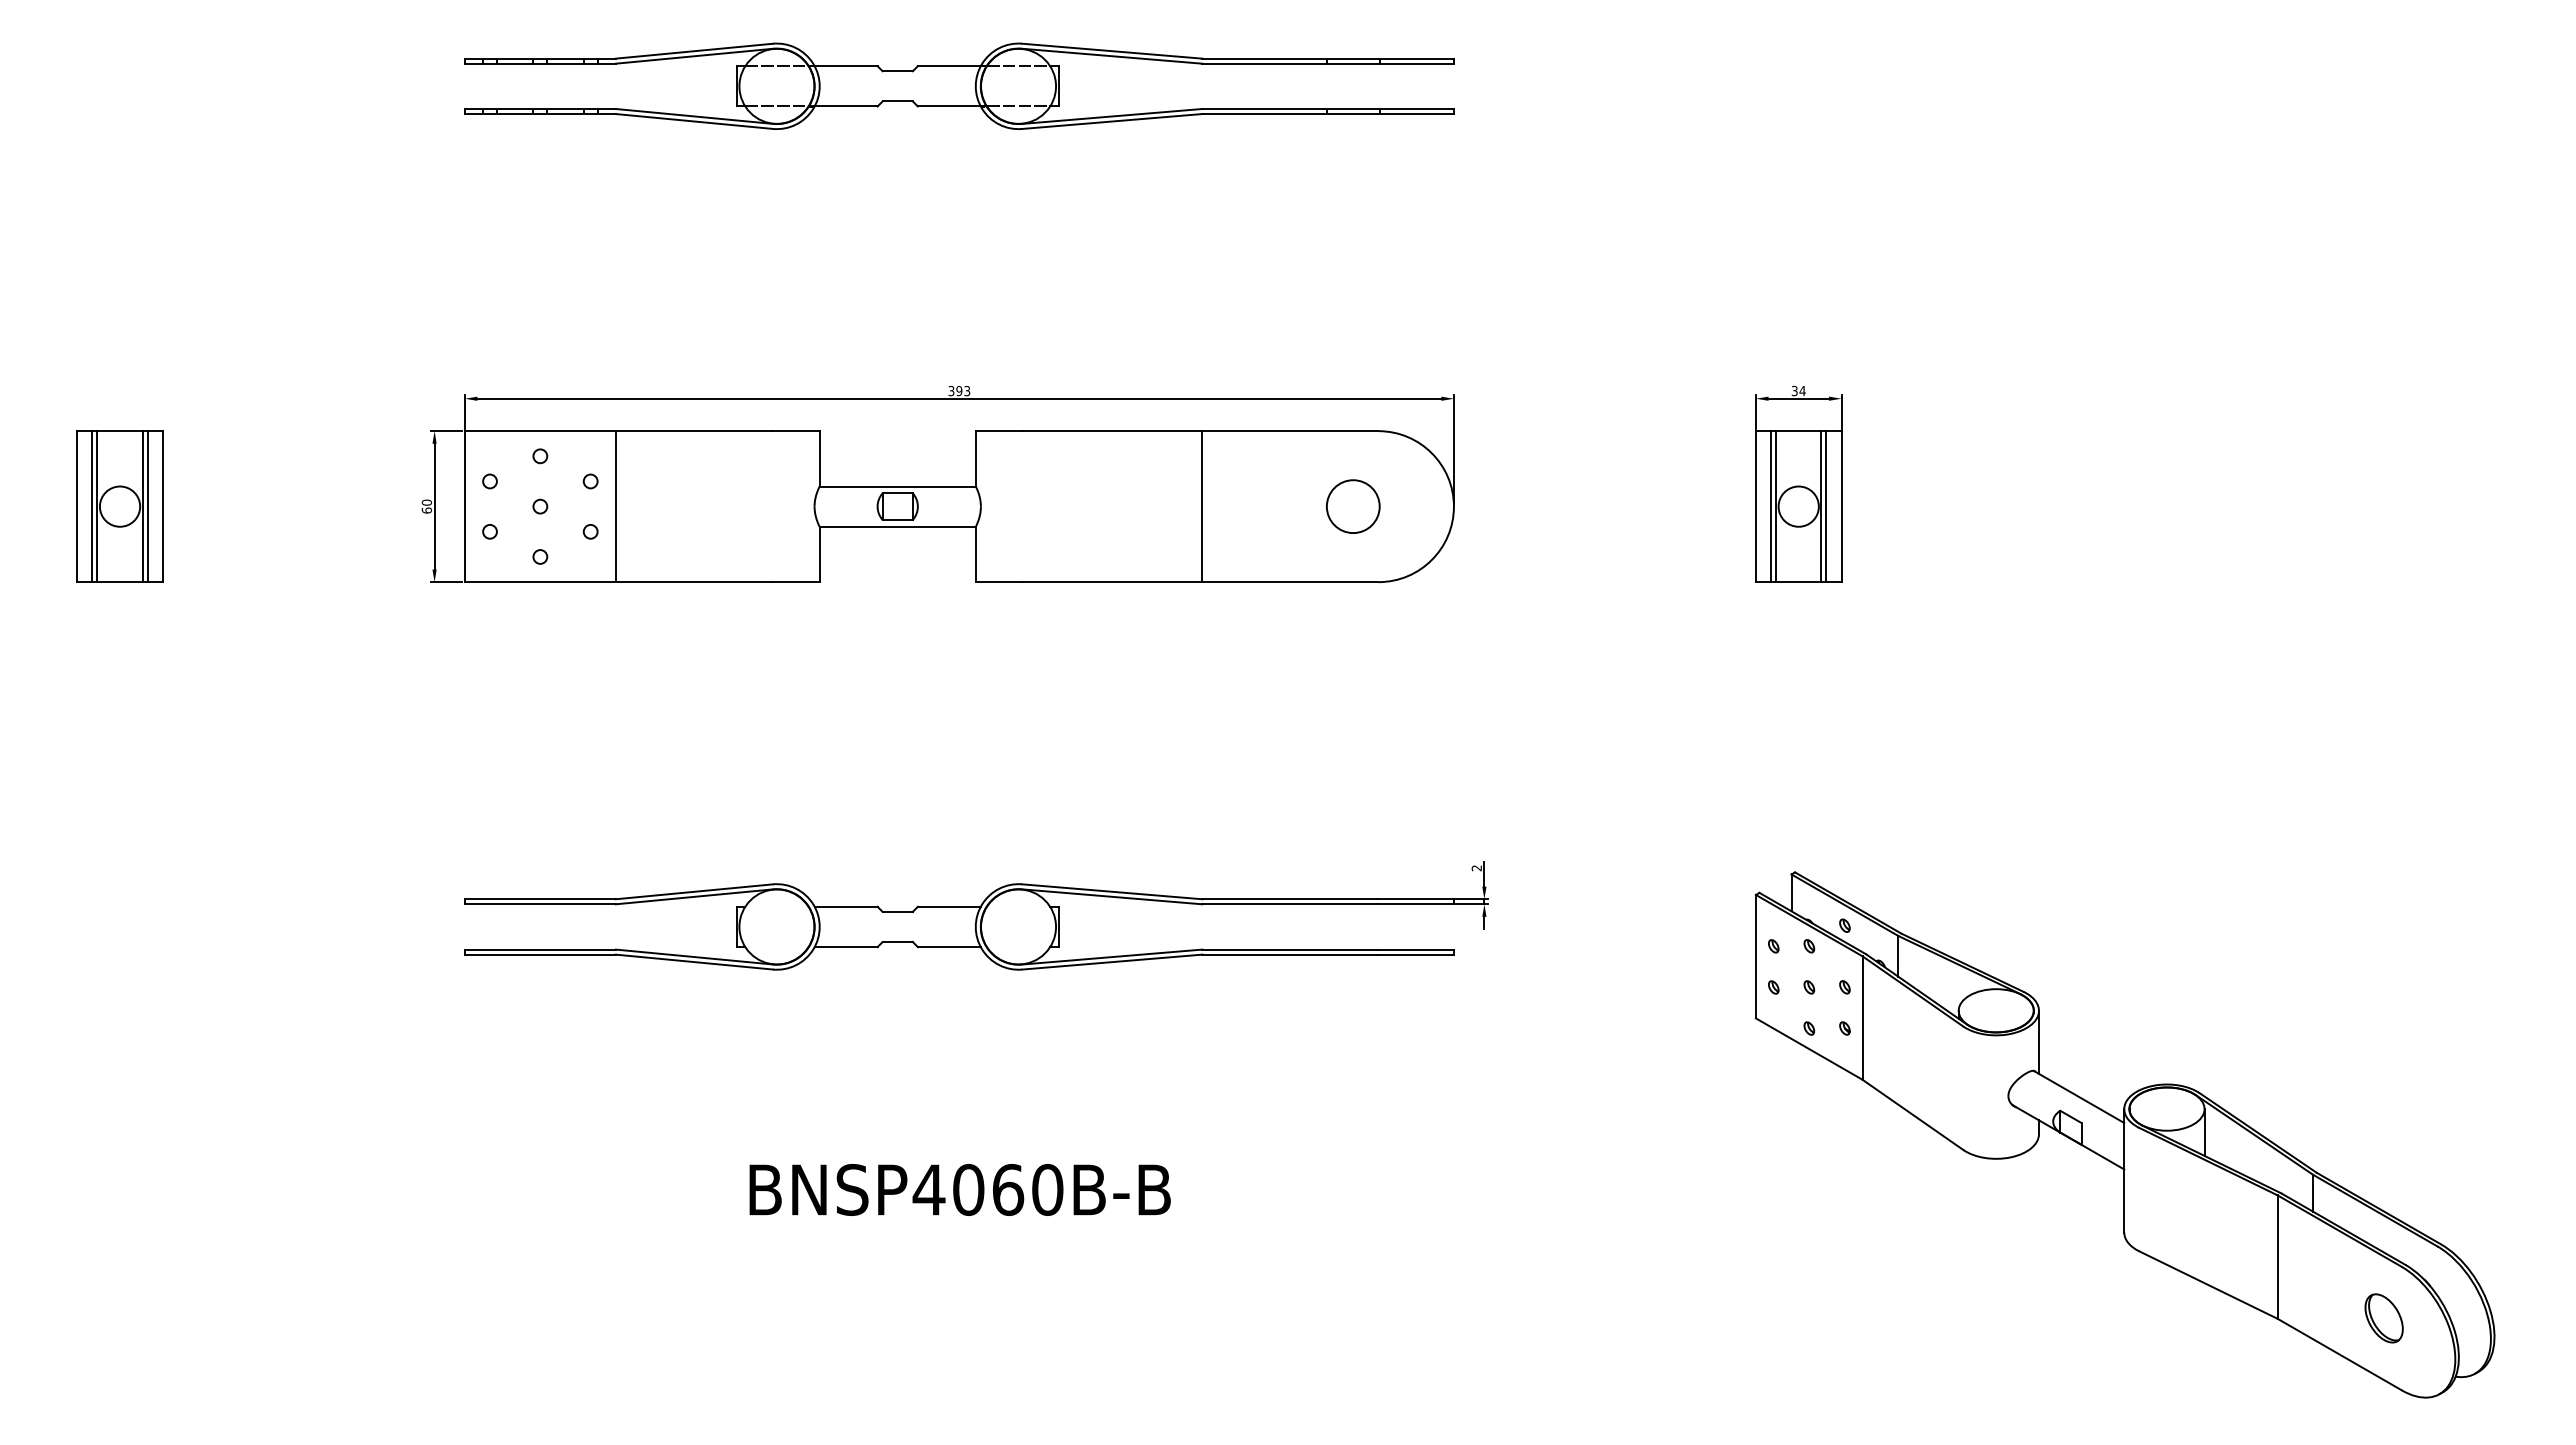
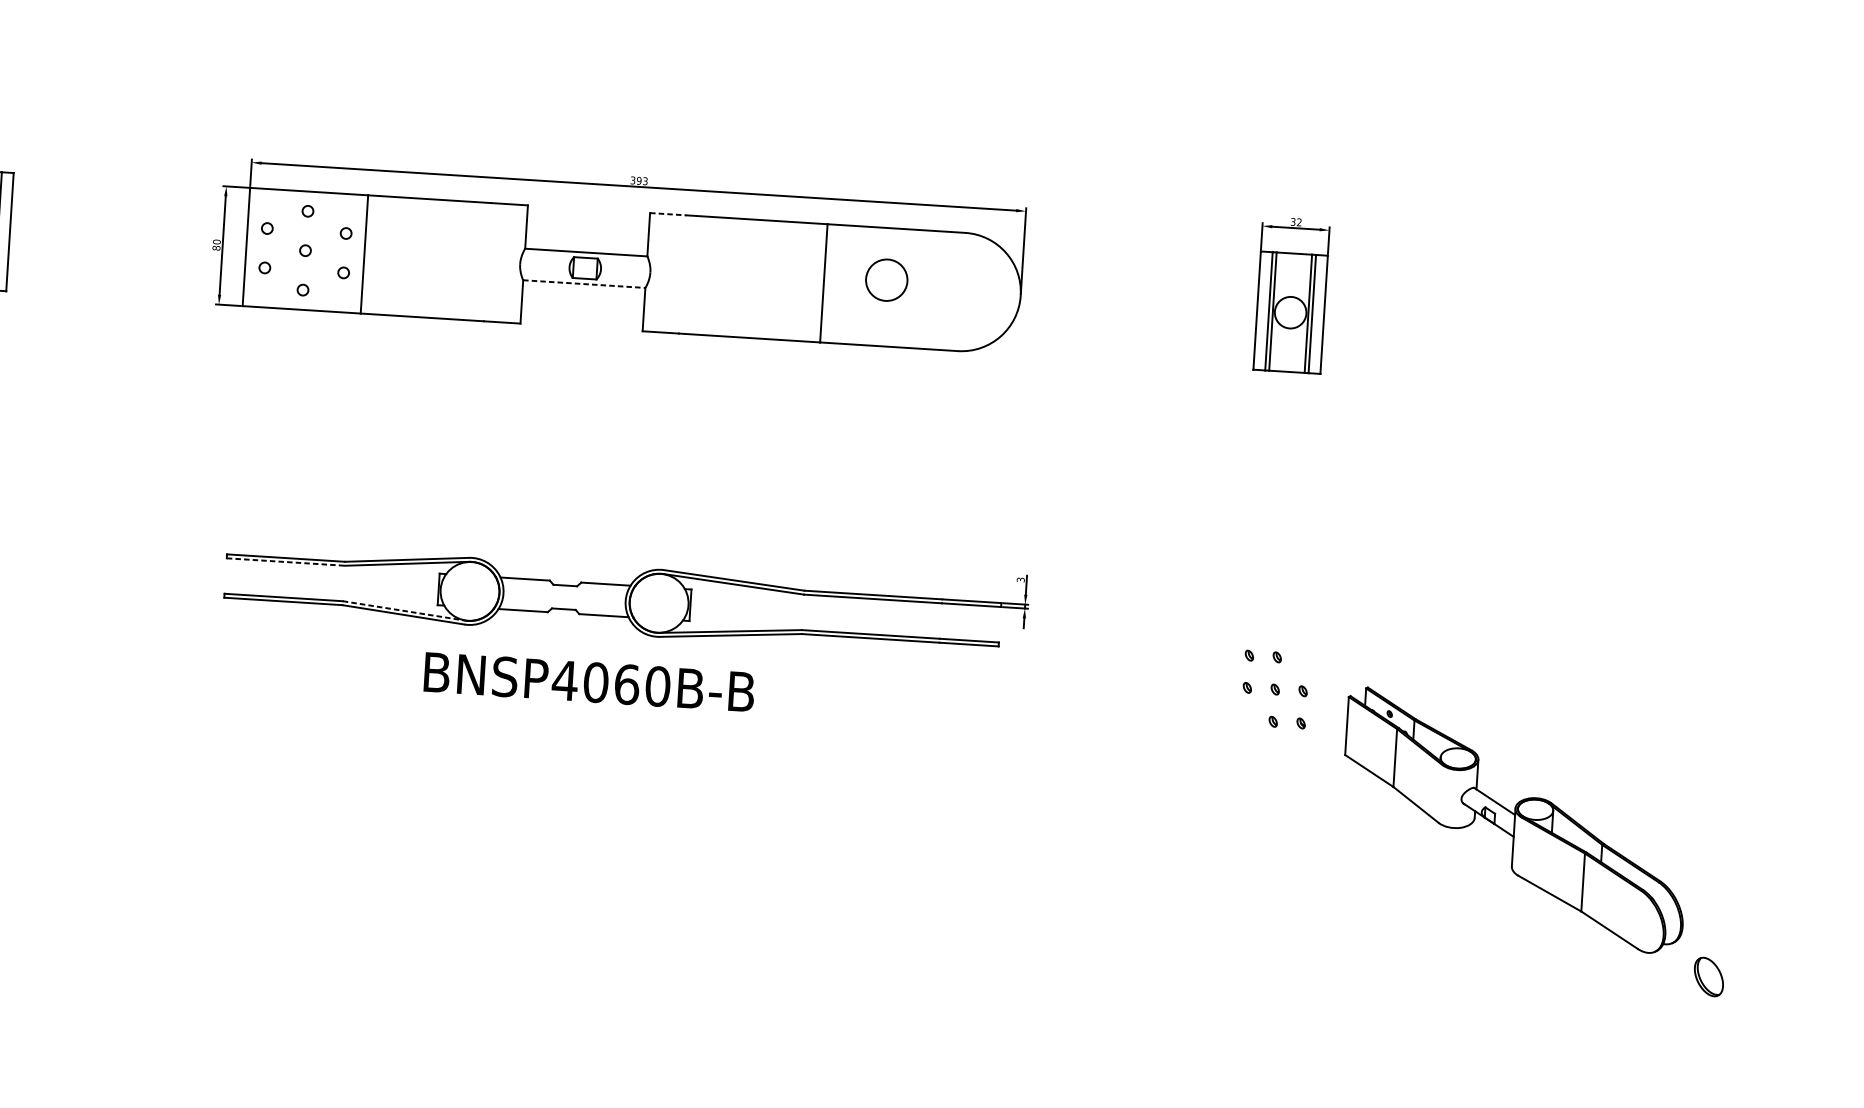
text: (1802, 390) -> (1299, 221), 34 -> 32
line: (999, 431) -> (668, 214), solid -> dashed
circle: (1353, 506) -> (886, 280), moved
text: (426, 510) -> (216, 248), 60 -> 80
line: (898, 526) -> (584, 283), solid -> dashed
text: (1476, 868) -> (1020, 580), 2 -> 3
line: (540, 904) -> (286, 562), solid -> dashed
line: (695, 957) -> (404, 611), solid -> dashed
part: (2124, 1134) -> (1514, 820), size x0.6
text: (959, 1189) -> (588, 681), moved

